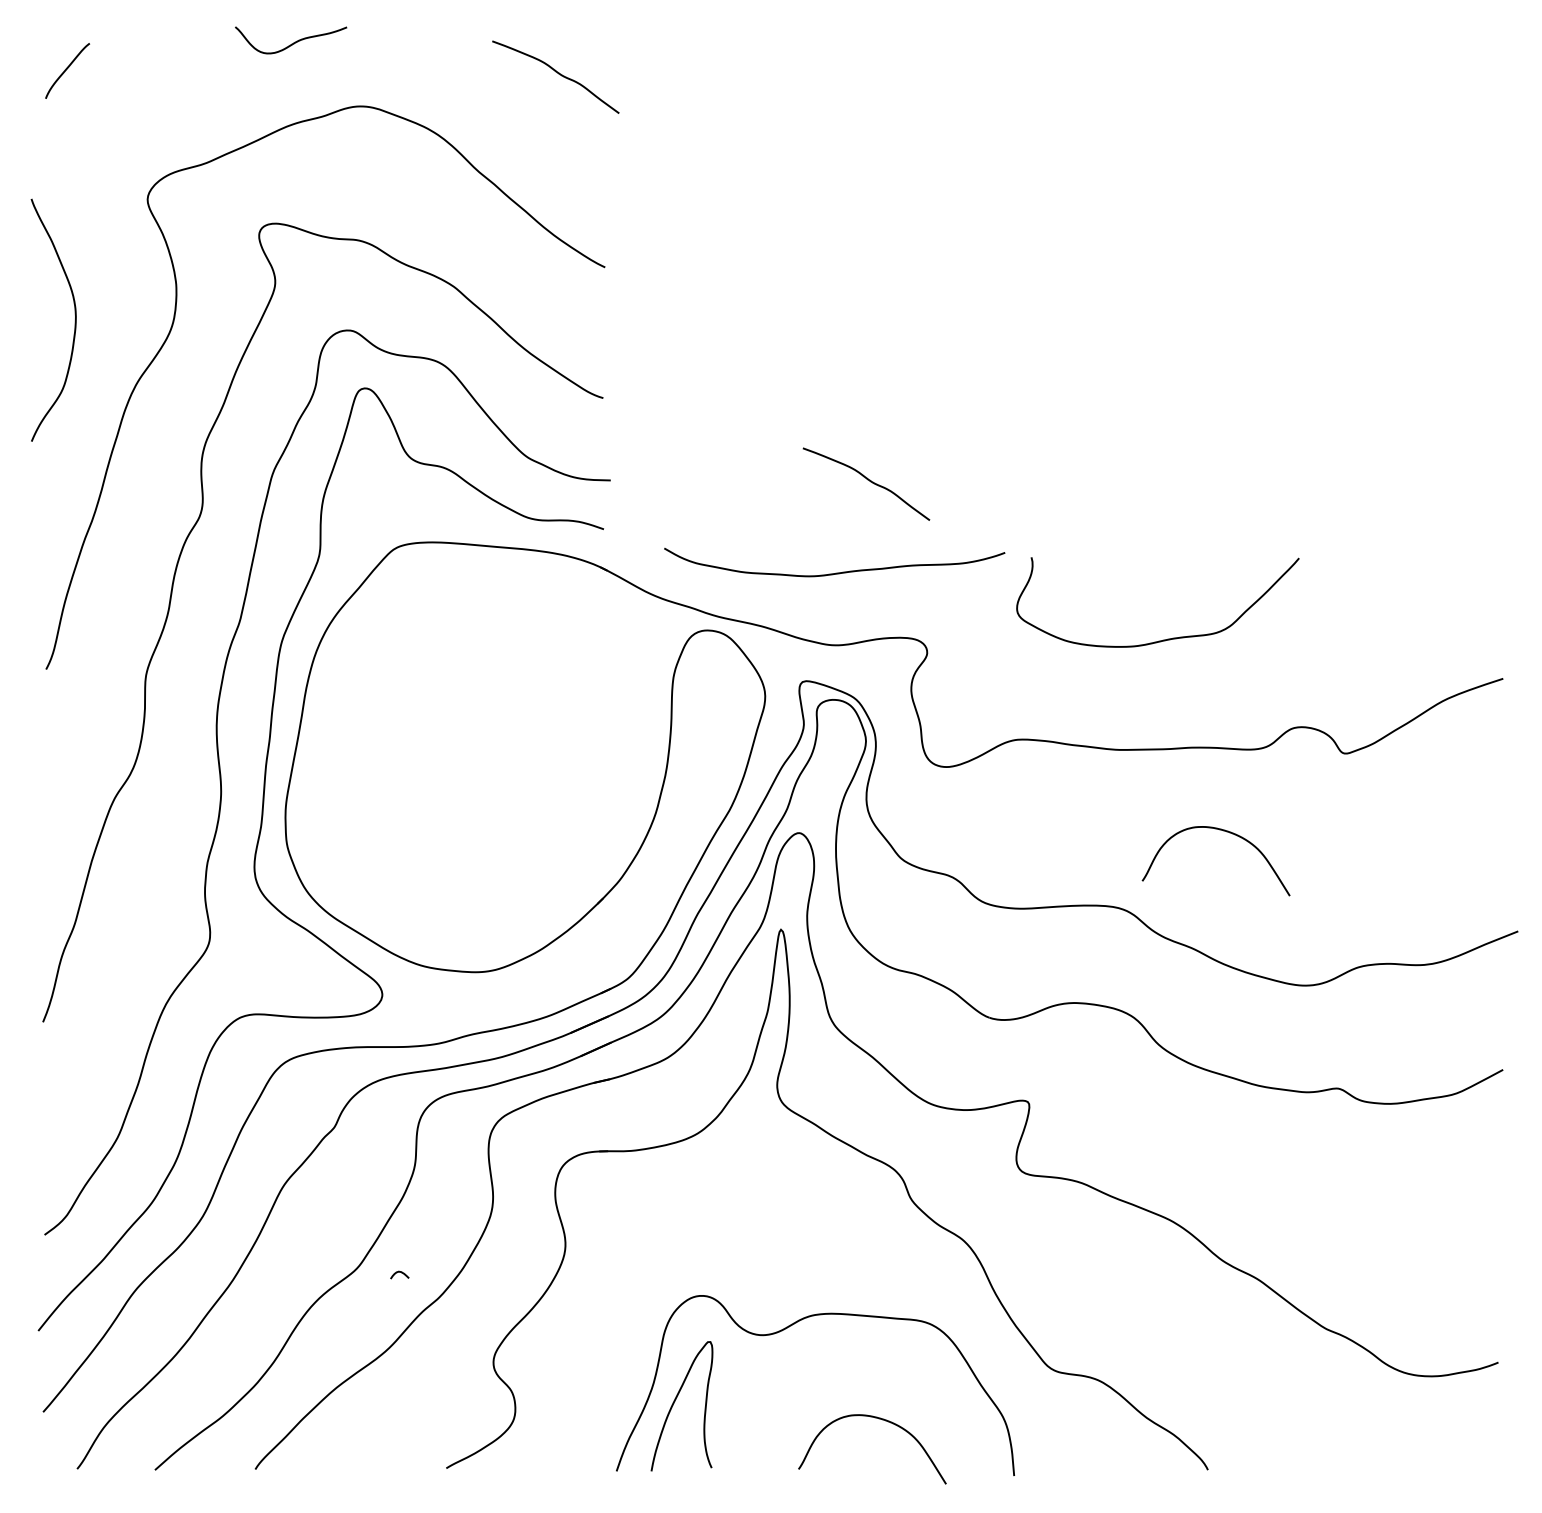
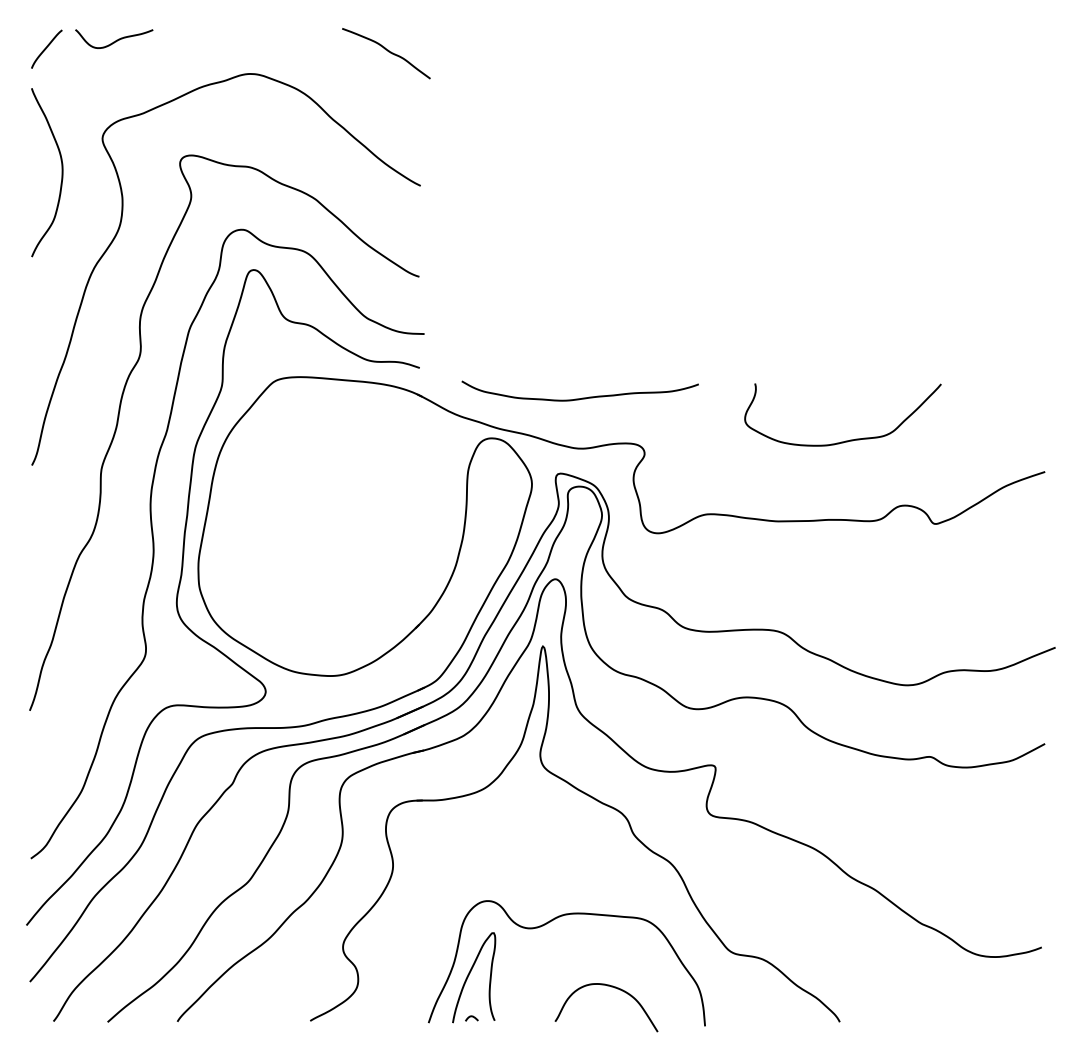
curve: (294, 41) -> (116, 39), moved
curve: (74, 320) -> (61, 172), moved
curve: (868, 481) -> (603, 334), removed
curve: (1161, 639) -> (845, 440), moved
curve: (1223, 832) -> (850, 578), removed
curve: (399, 1273) -> (471, 1017), moved

